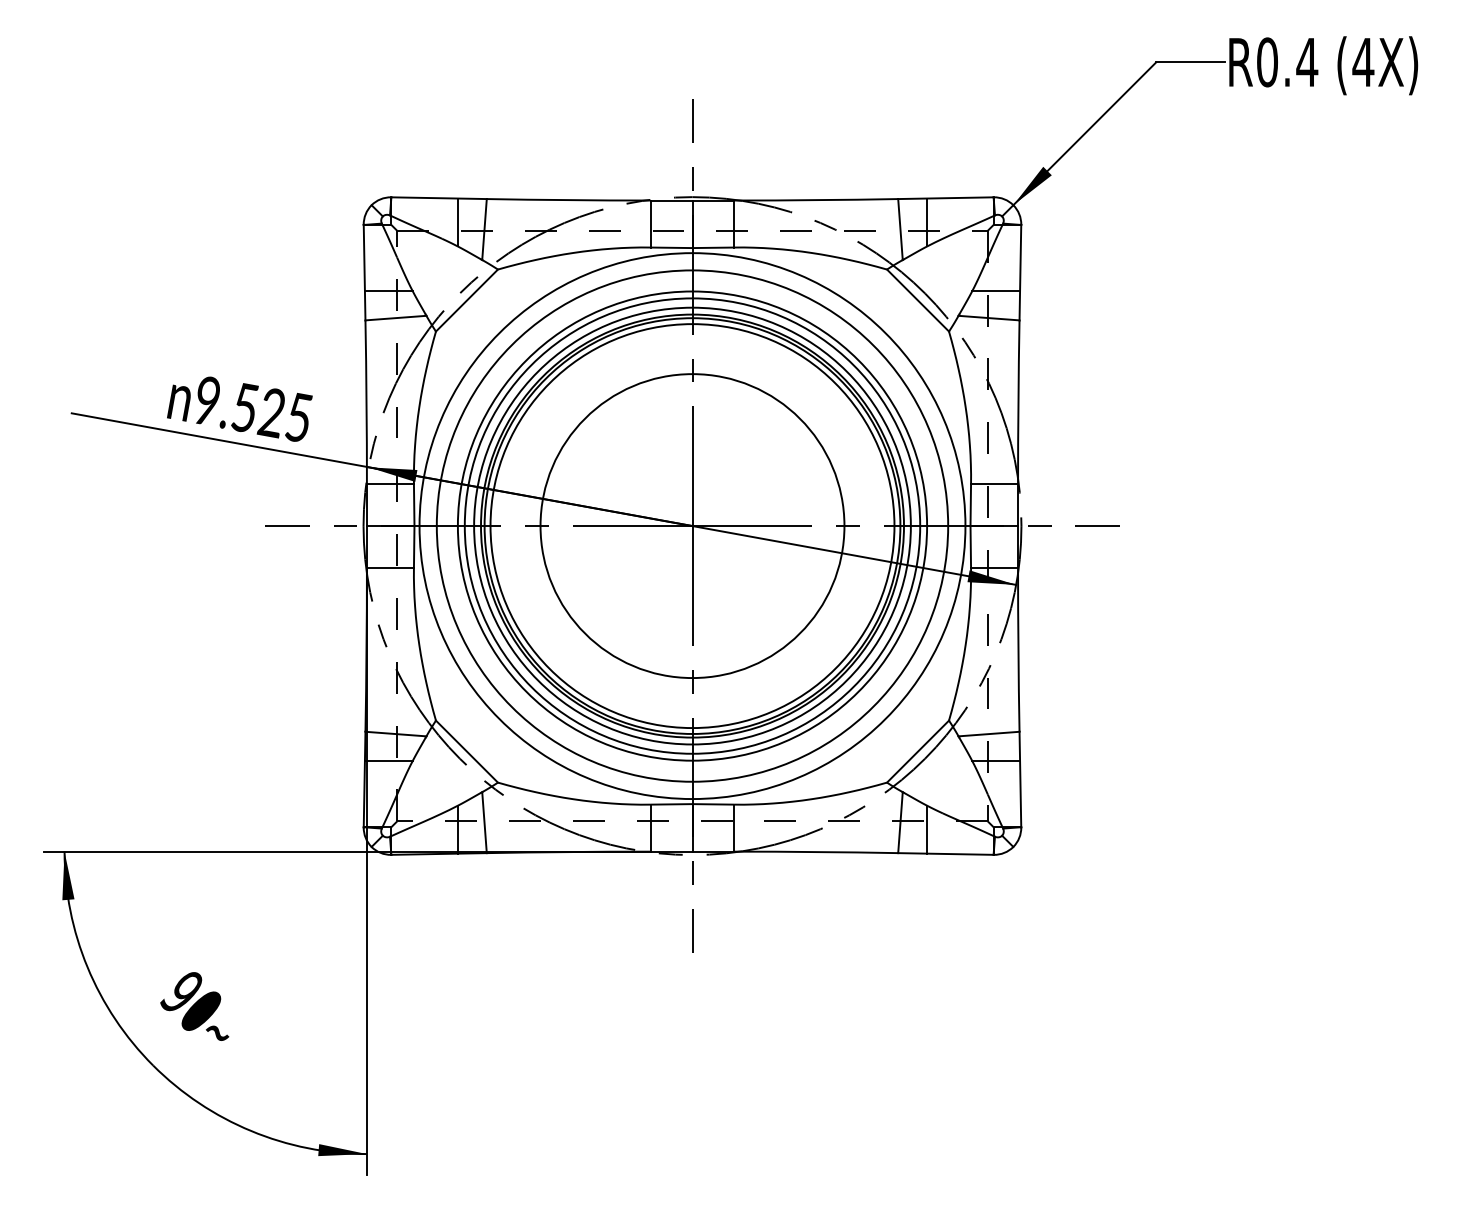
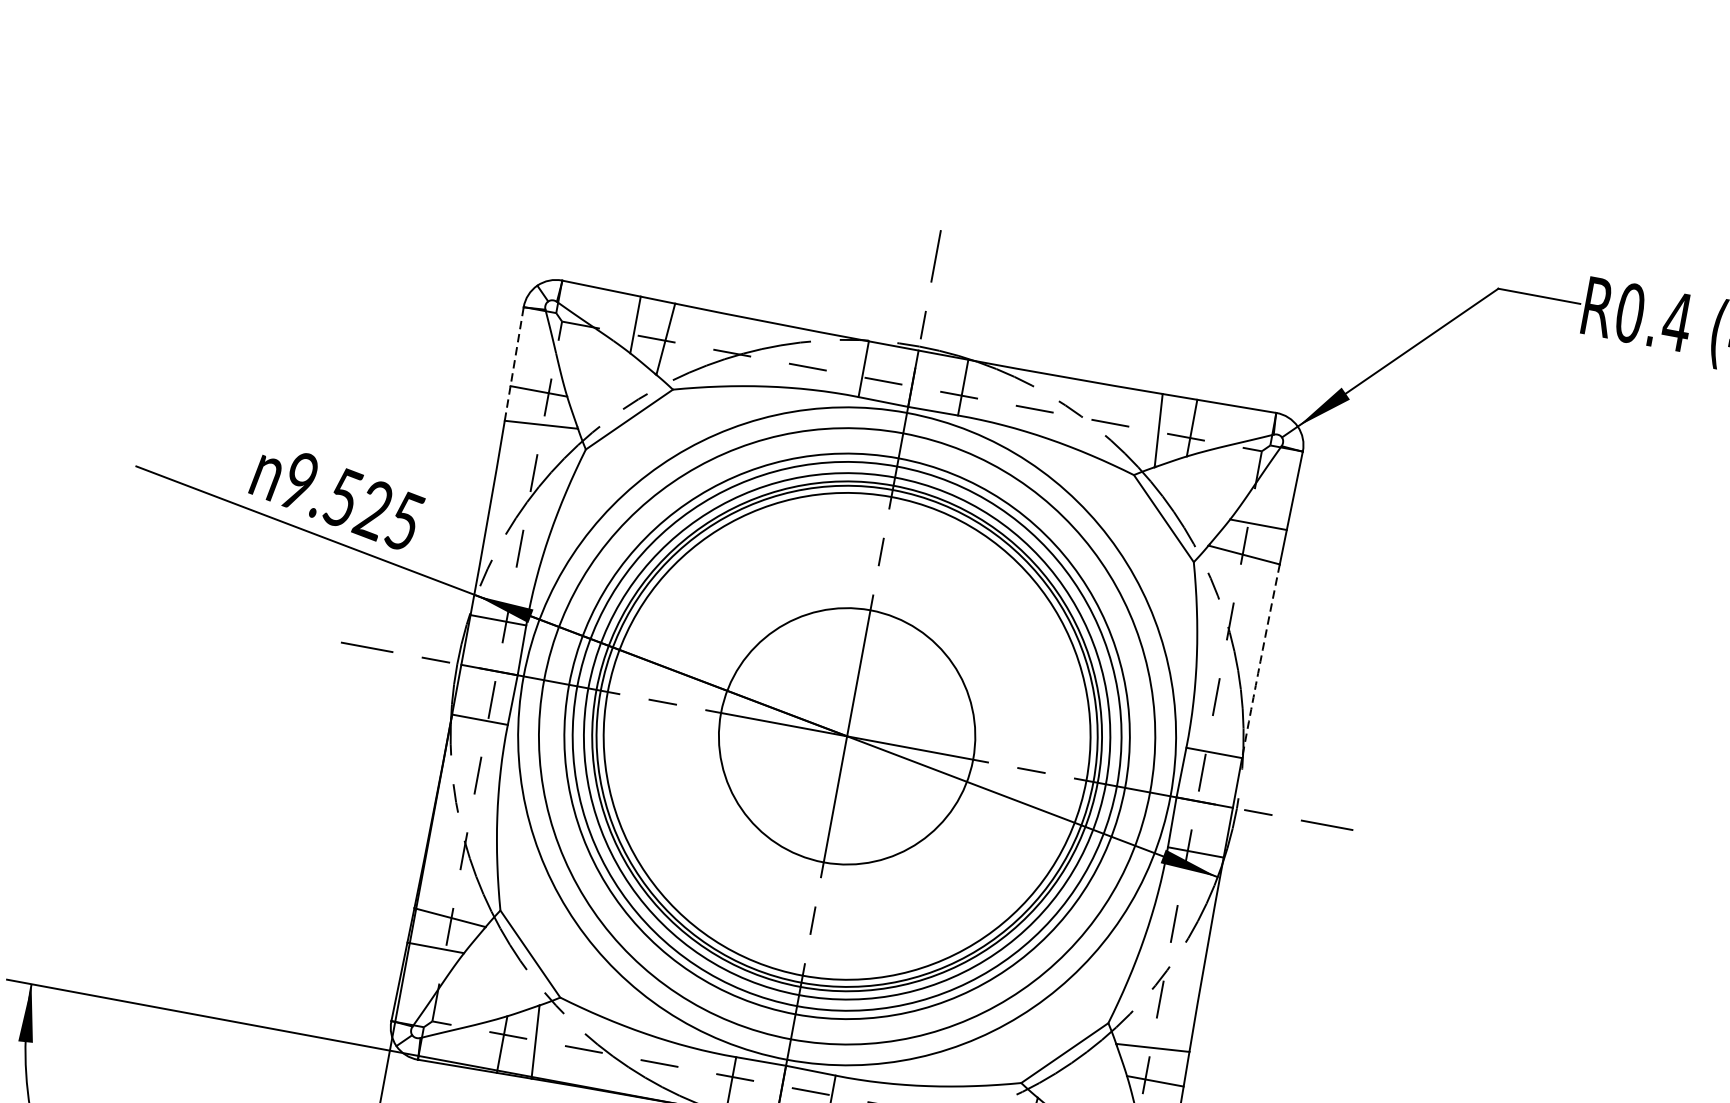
line: (364, 272) -> (514, 363), solid -> dashed
arc: (1018, 402) -> (1260, 661), solid -> dashed
circle: (692, 526) -> (847, 736), size x0.7

